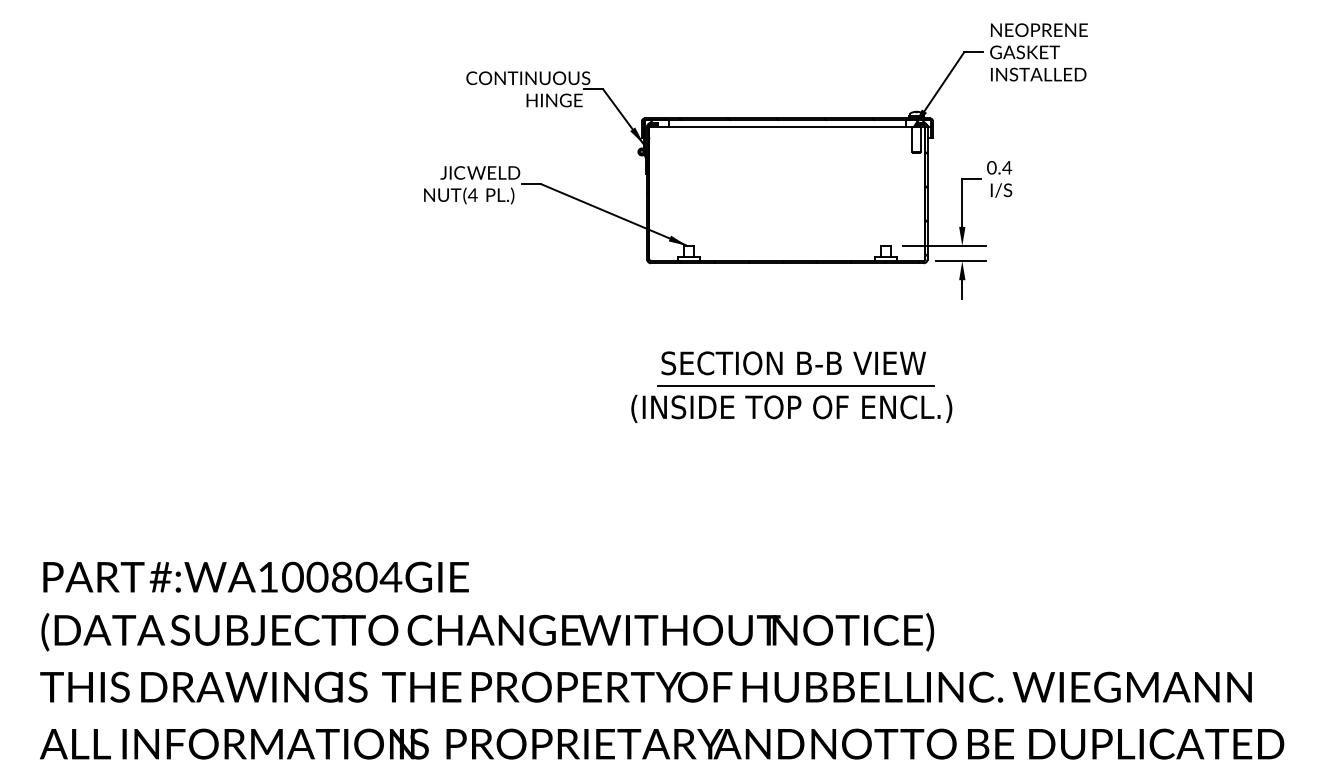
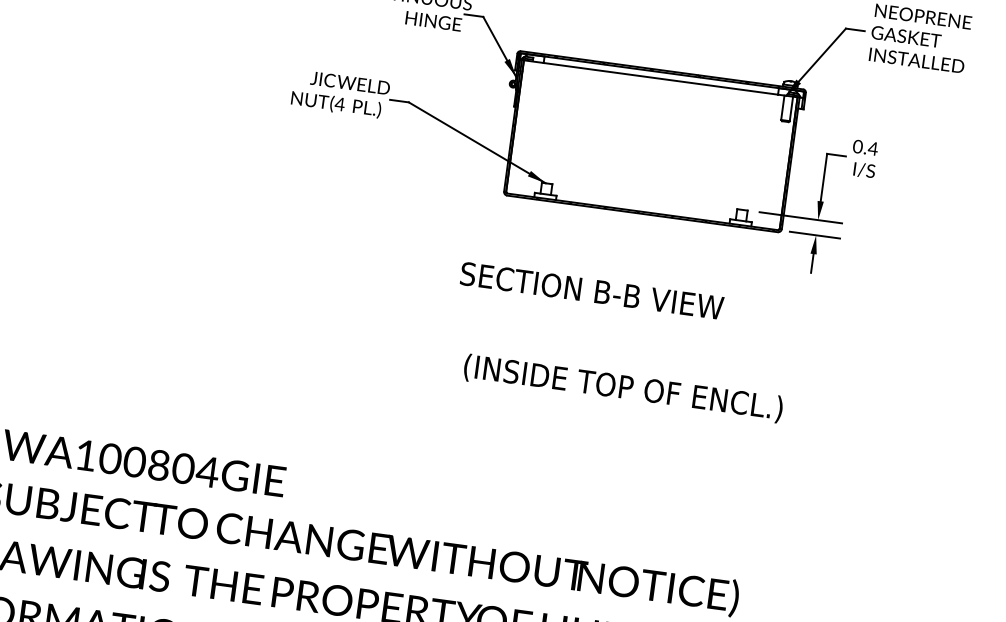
text: (793, 363) -> (591, 291), moved
line: (795, 386) -> (634, 337), removed
text: (791, 408) -> (623, 388), moved

